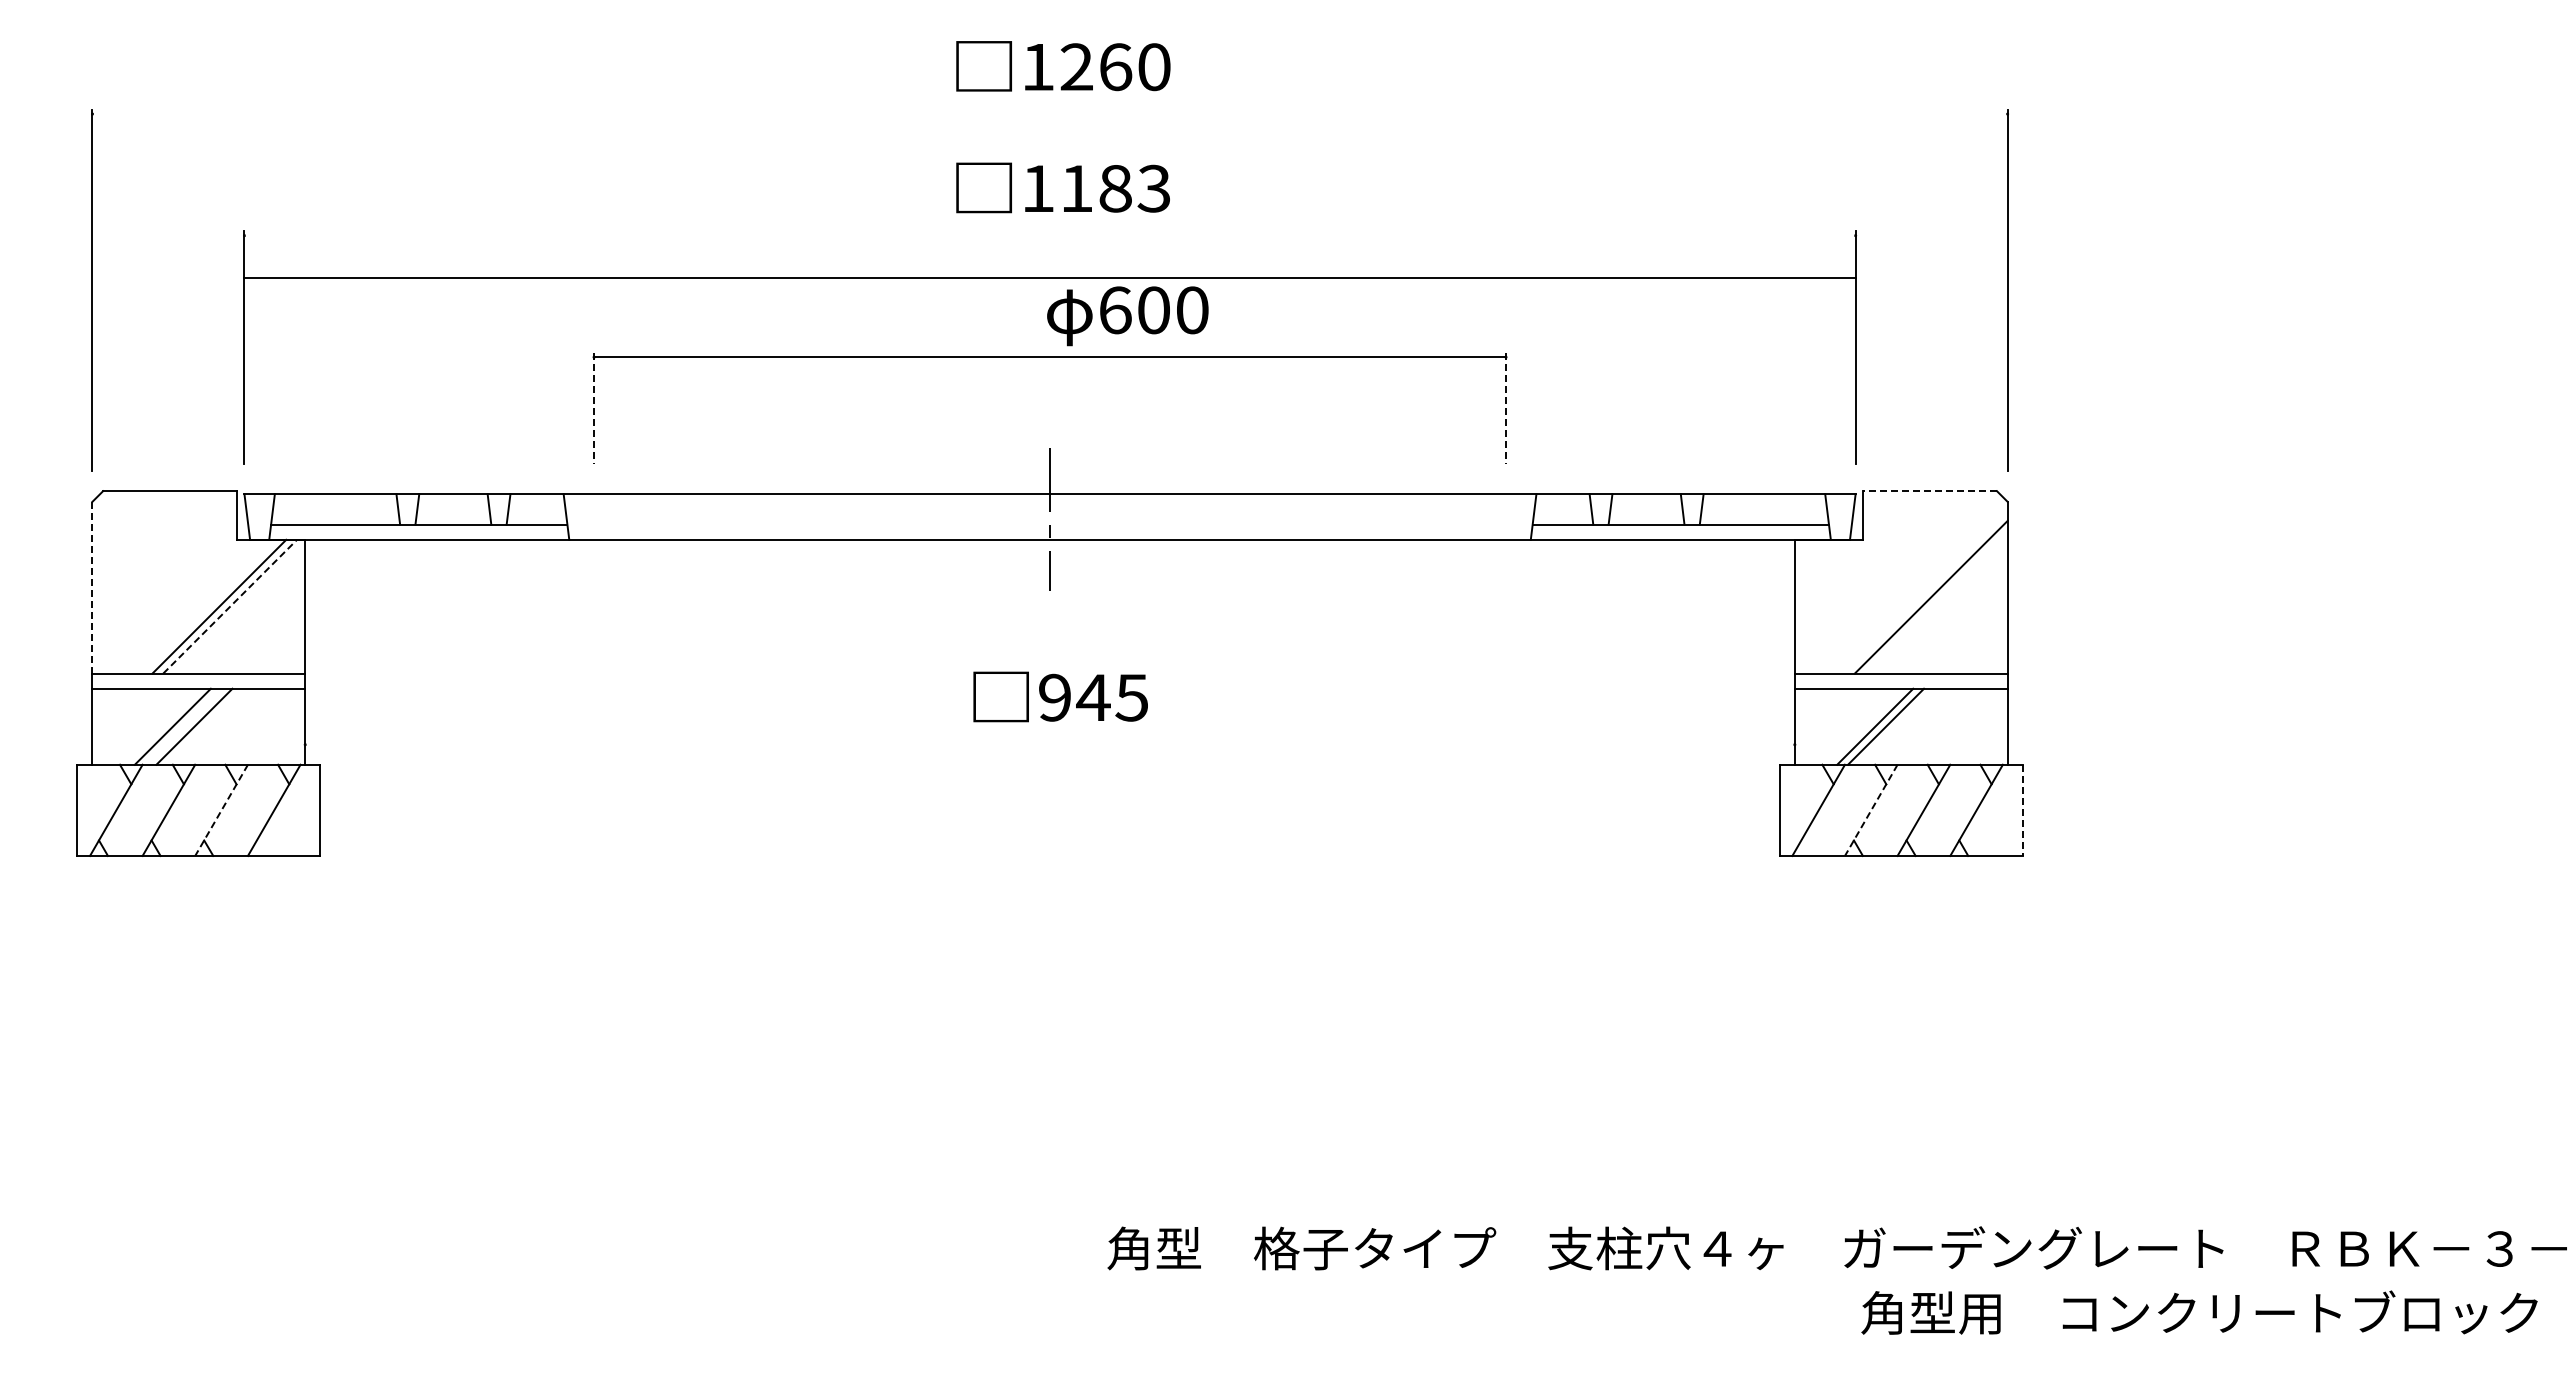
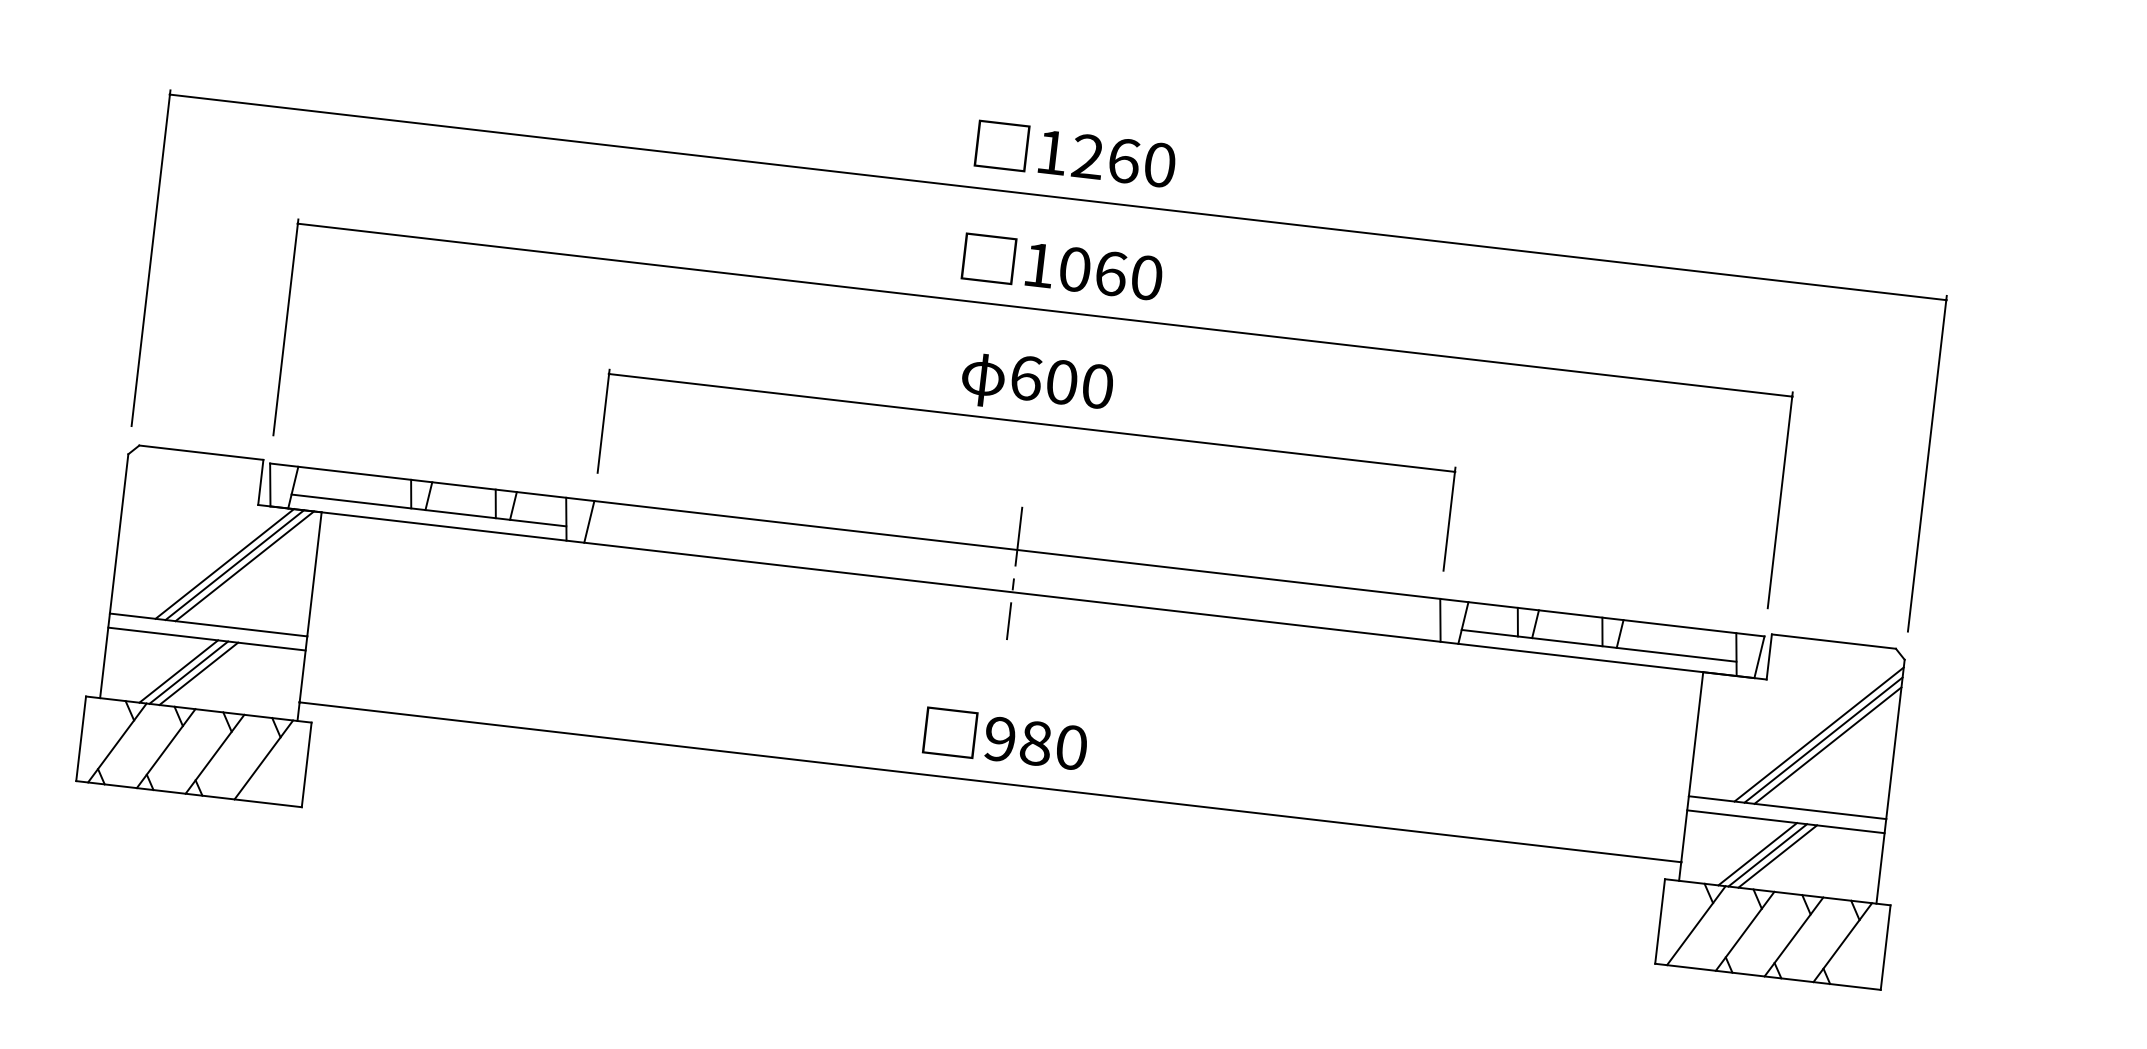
line: (1049, 114) -> (1057, 197), added
text: (1115, 188) -> (1110, 273), 1183 -> 1060
line: (1049, 277) -> (1044, 309), moved
text: (1127, 316) -> (1036, 385), moved
line: (594, 408) -> (604, 421), dashed -> solid
line: (1506, 408) -> (1449, 519), dashed -> solid
line: (1930, 491) -> (1834, 641), dashed -> solid
line: (591, 516) -> (589, 521), added
line: (1508, 516) -> (1440, 619), added
line: (92, 587) -> (119, 533), dashed -> solid
line: (1925, 591) -> (1818, 734), added
line: (1936, 602) -> (1827, 745), added
line: (208, 606) -> (224, 563), added
line: (230, 606) -> (245, 566), dashed -> solid
text: (1112, 697) -> (1053, 745), 945 -> 980
line: (183, 726) -> (188, 672), added
line: (1896, 726) -> (1777, 856), added
line: (1049, 744) -> (989, 782), added
line: (221, 810) -> (214, 754), dashed -> solid
line: (1871, 810) -> (1745, 931), dashed -> solid
line: (2022, 810) -> (1885, 947), dashed -> solid

